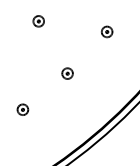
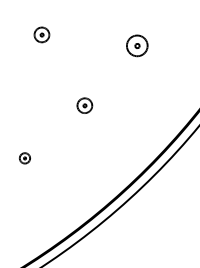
part: (107, 31) -> (137, 45), size x1.4
part: (22, 109) -> (24, 158), size x0.7

